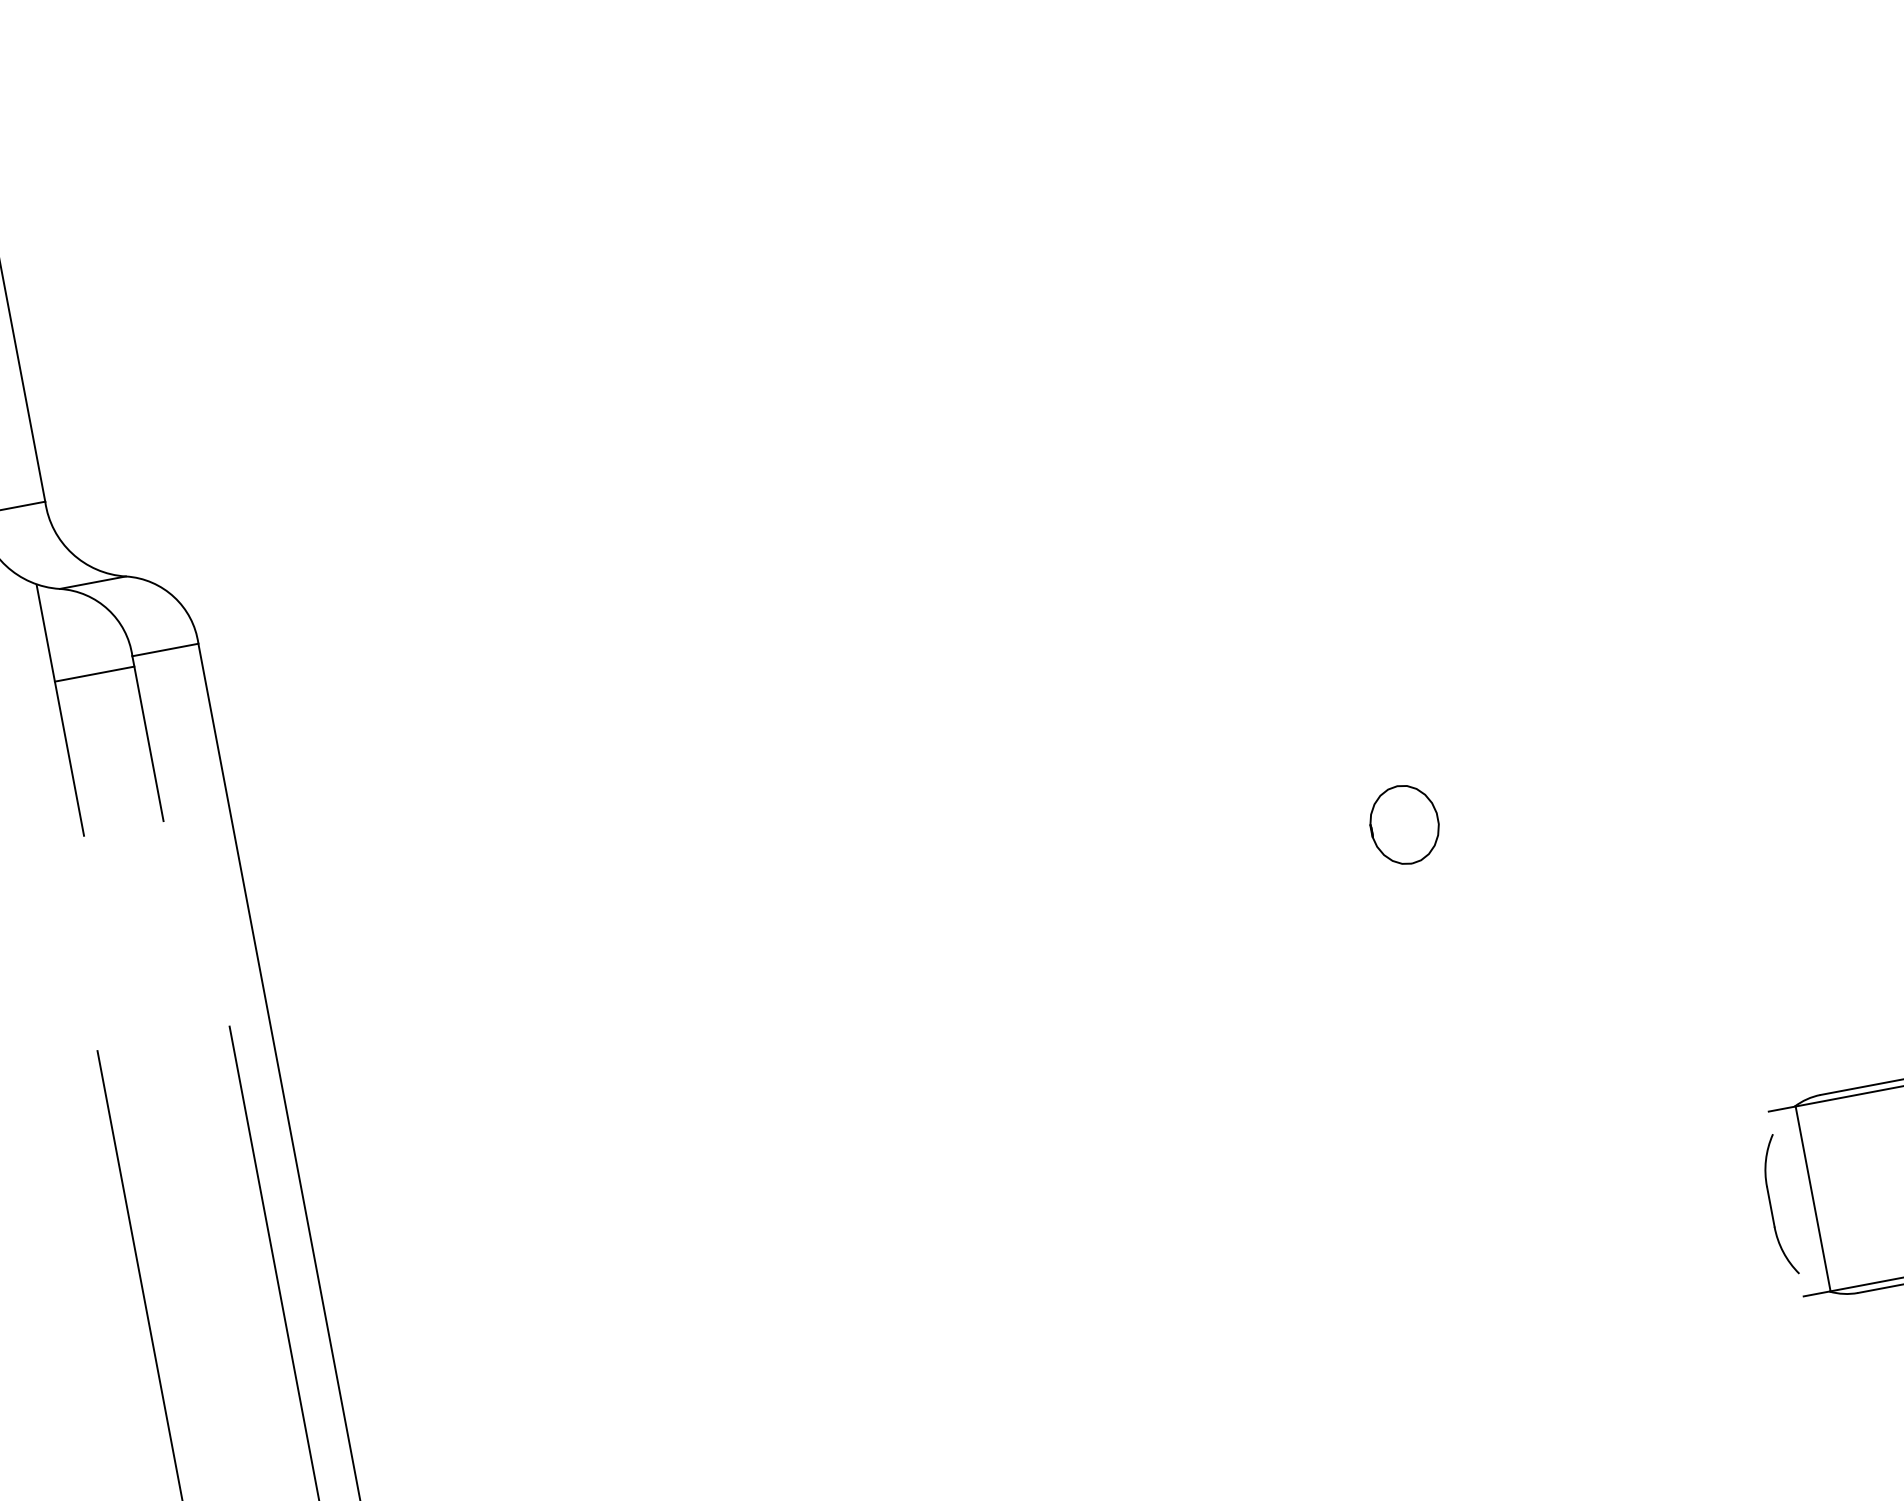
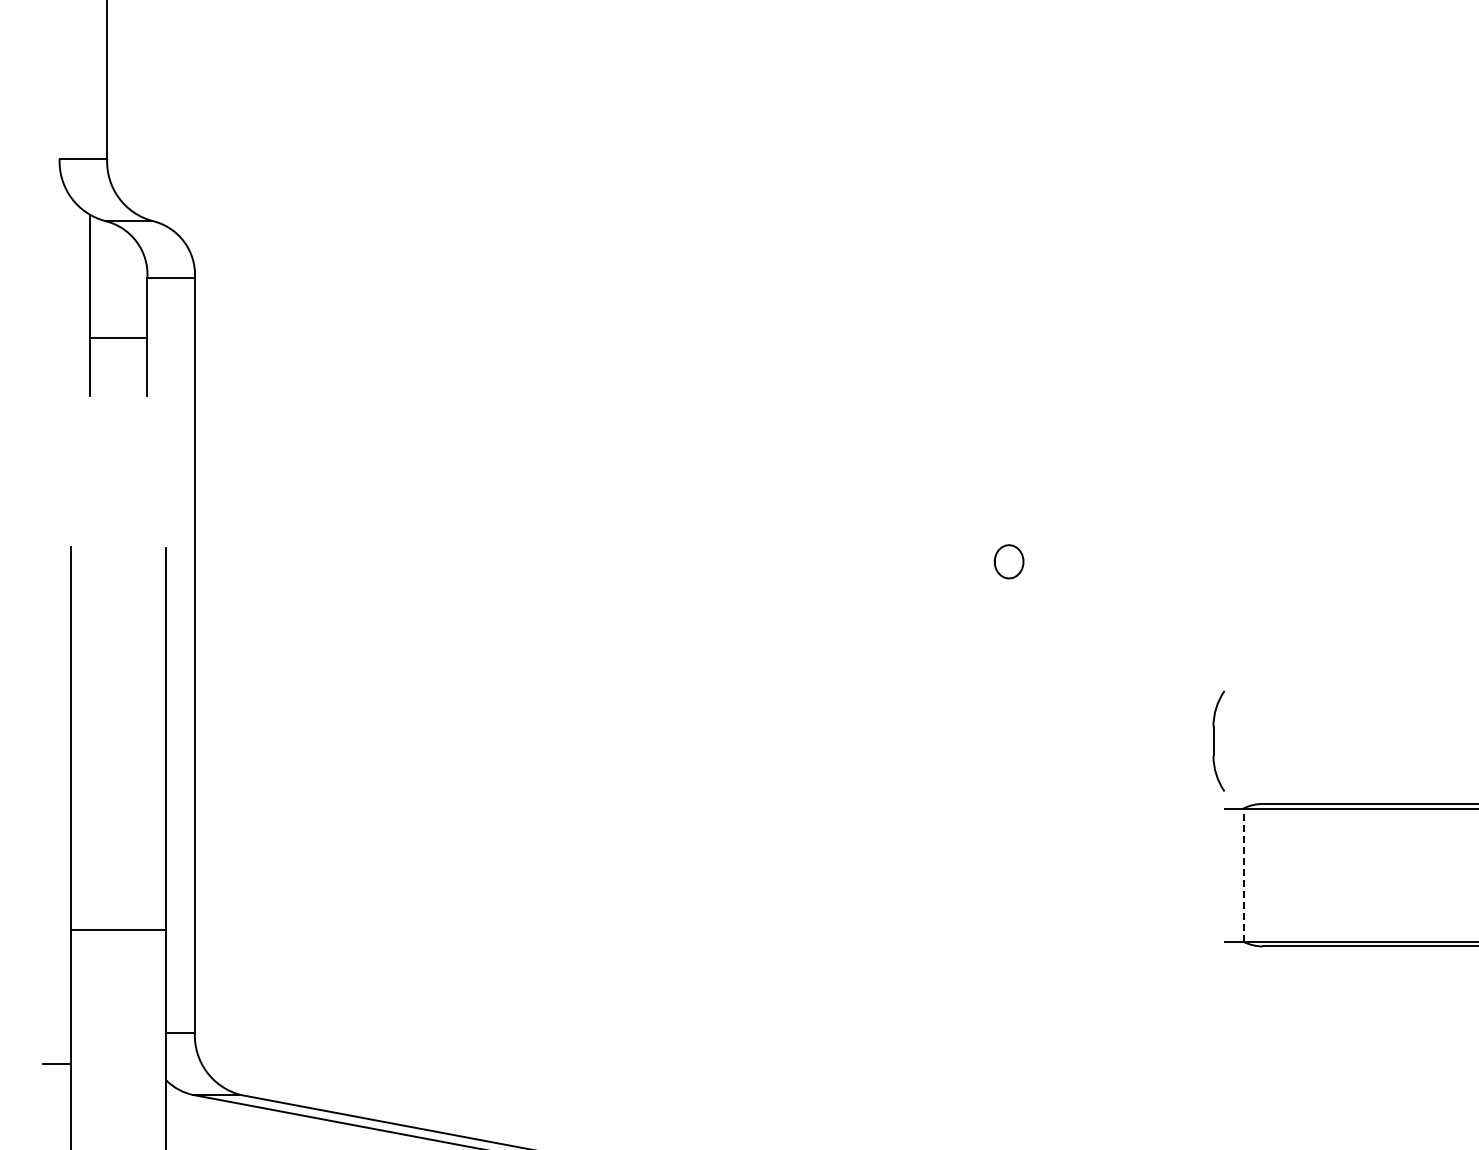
line: (94, 673) -> (118, 337), moved
part: (1403, 824) -> (1008, 561), size x0.6
line: (1812, 1198) -> (1243, 874), solid -> dashed
part: (1777, 1204) -> (1218, 740), moved

